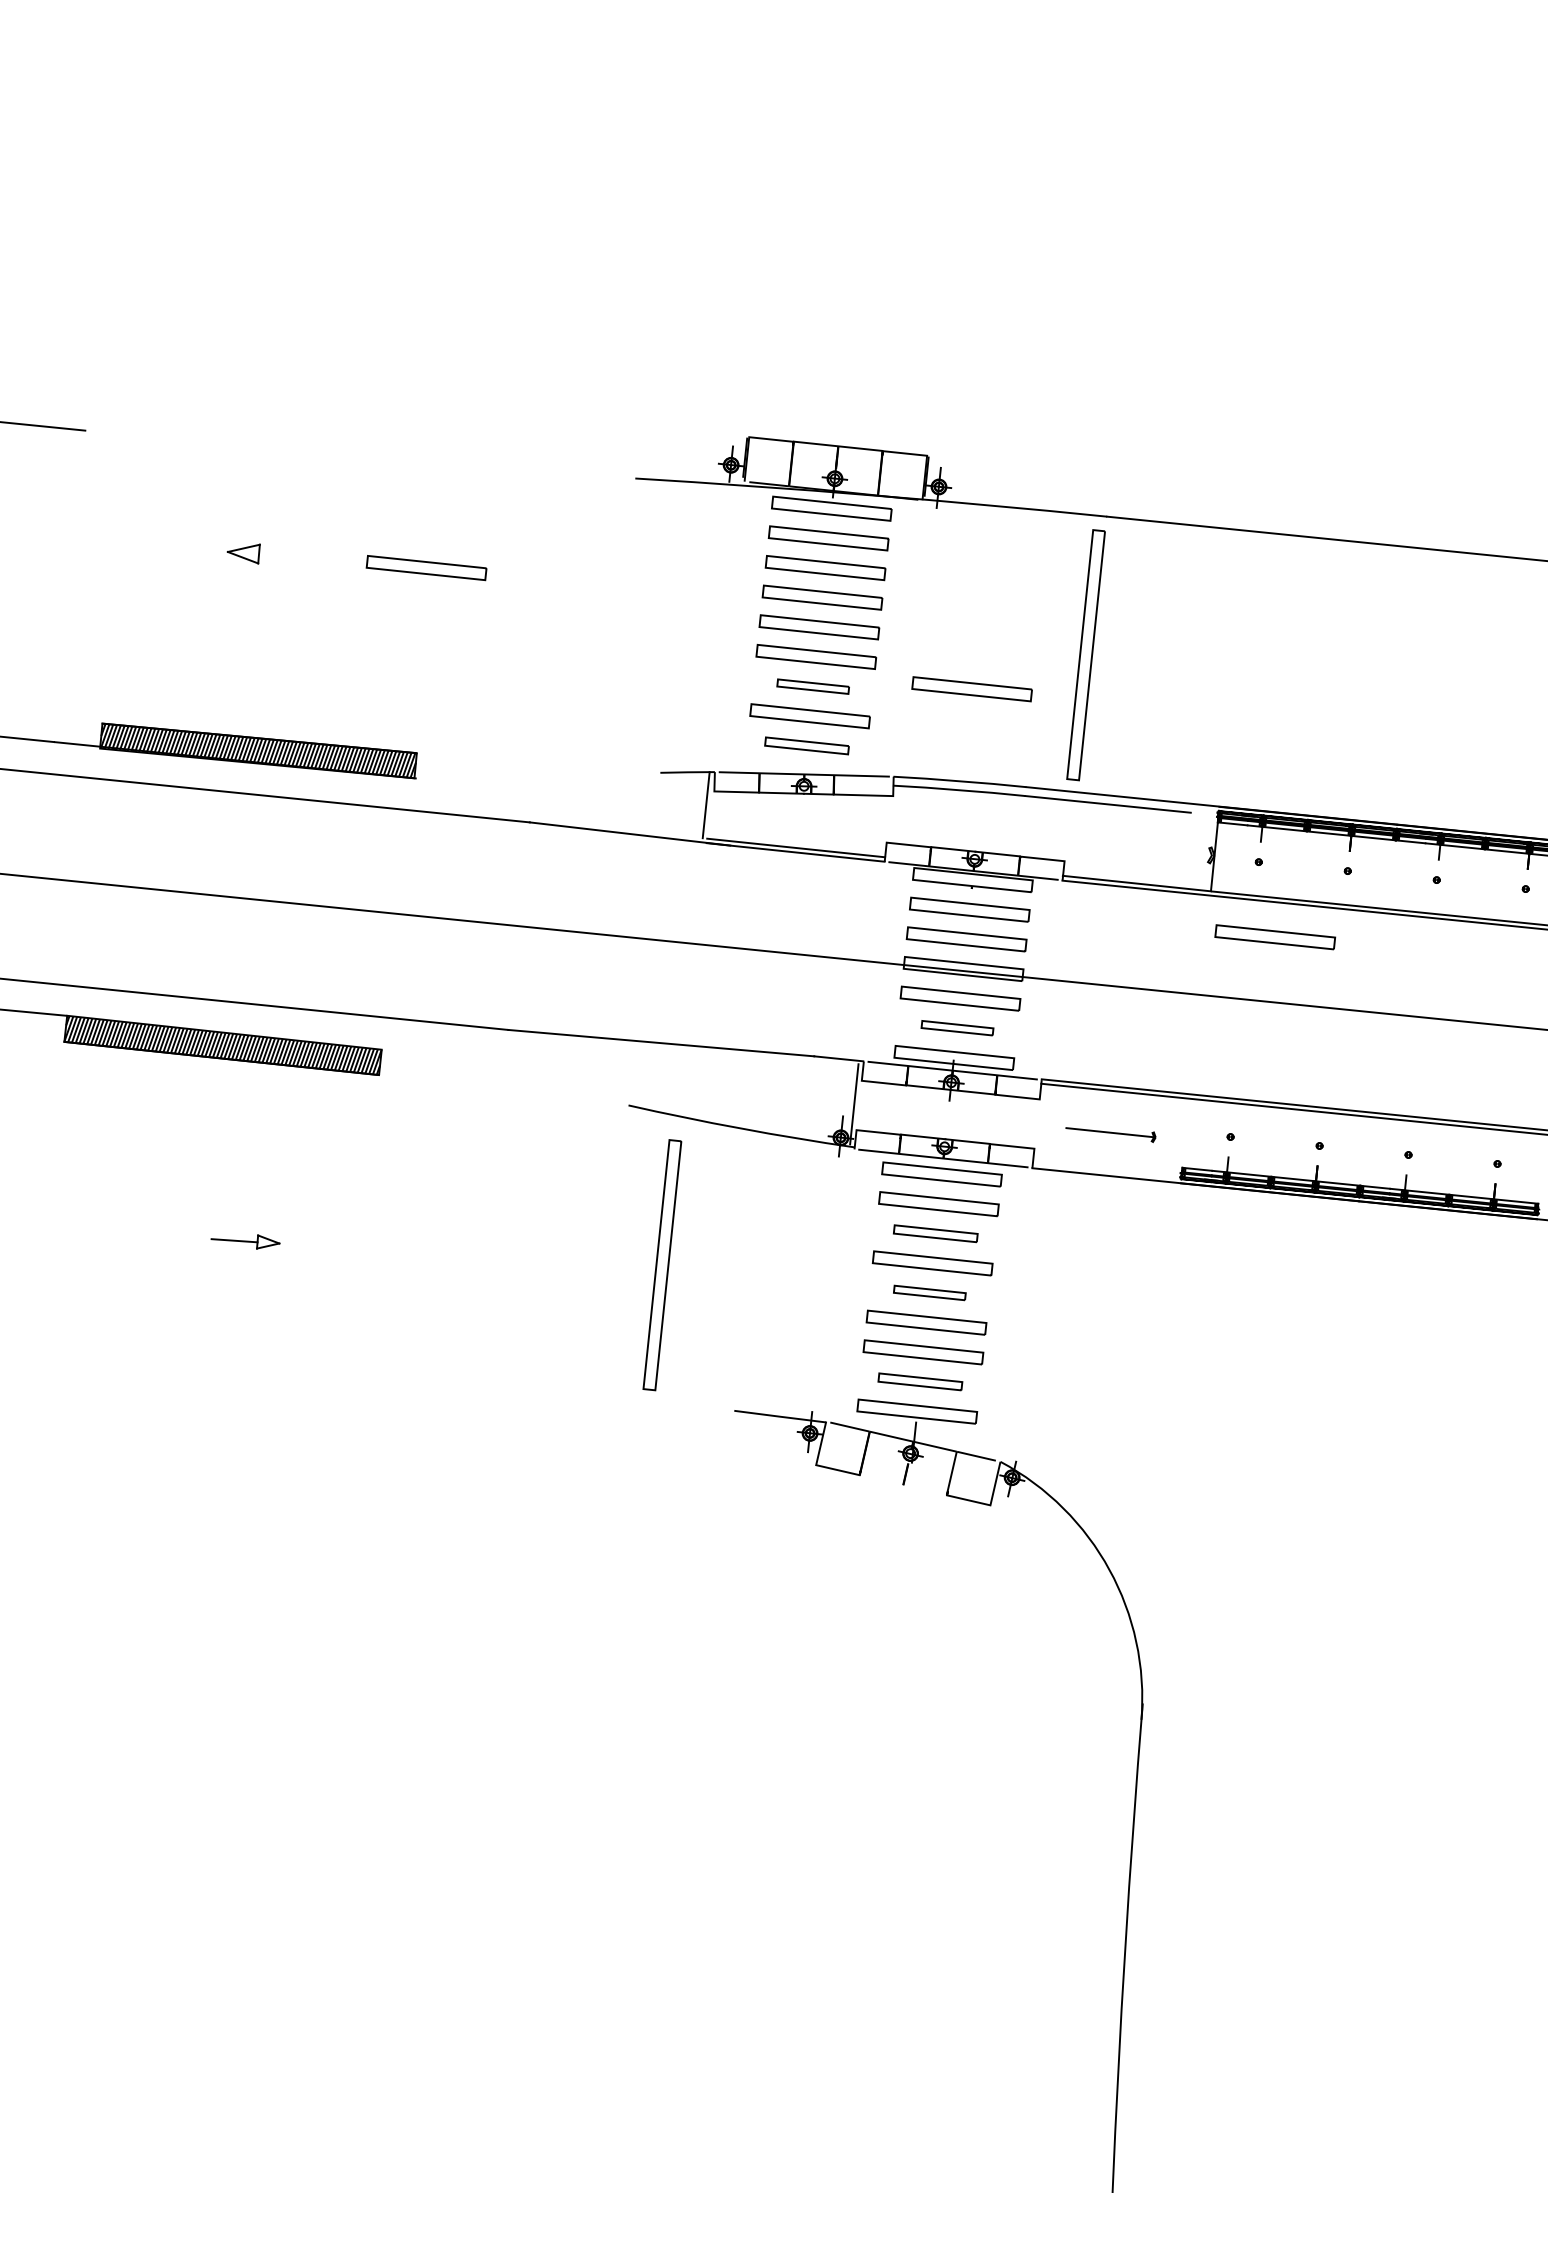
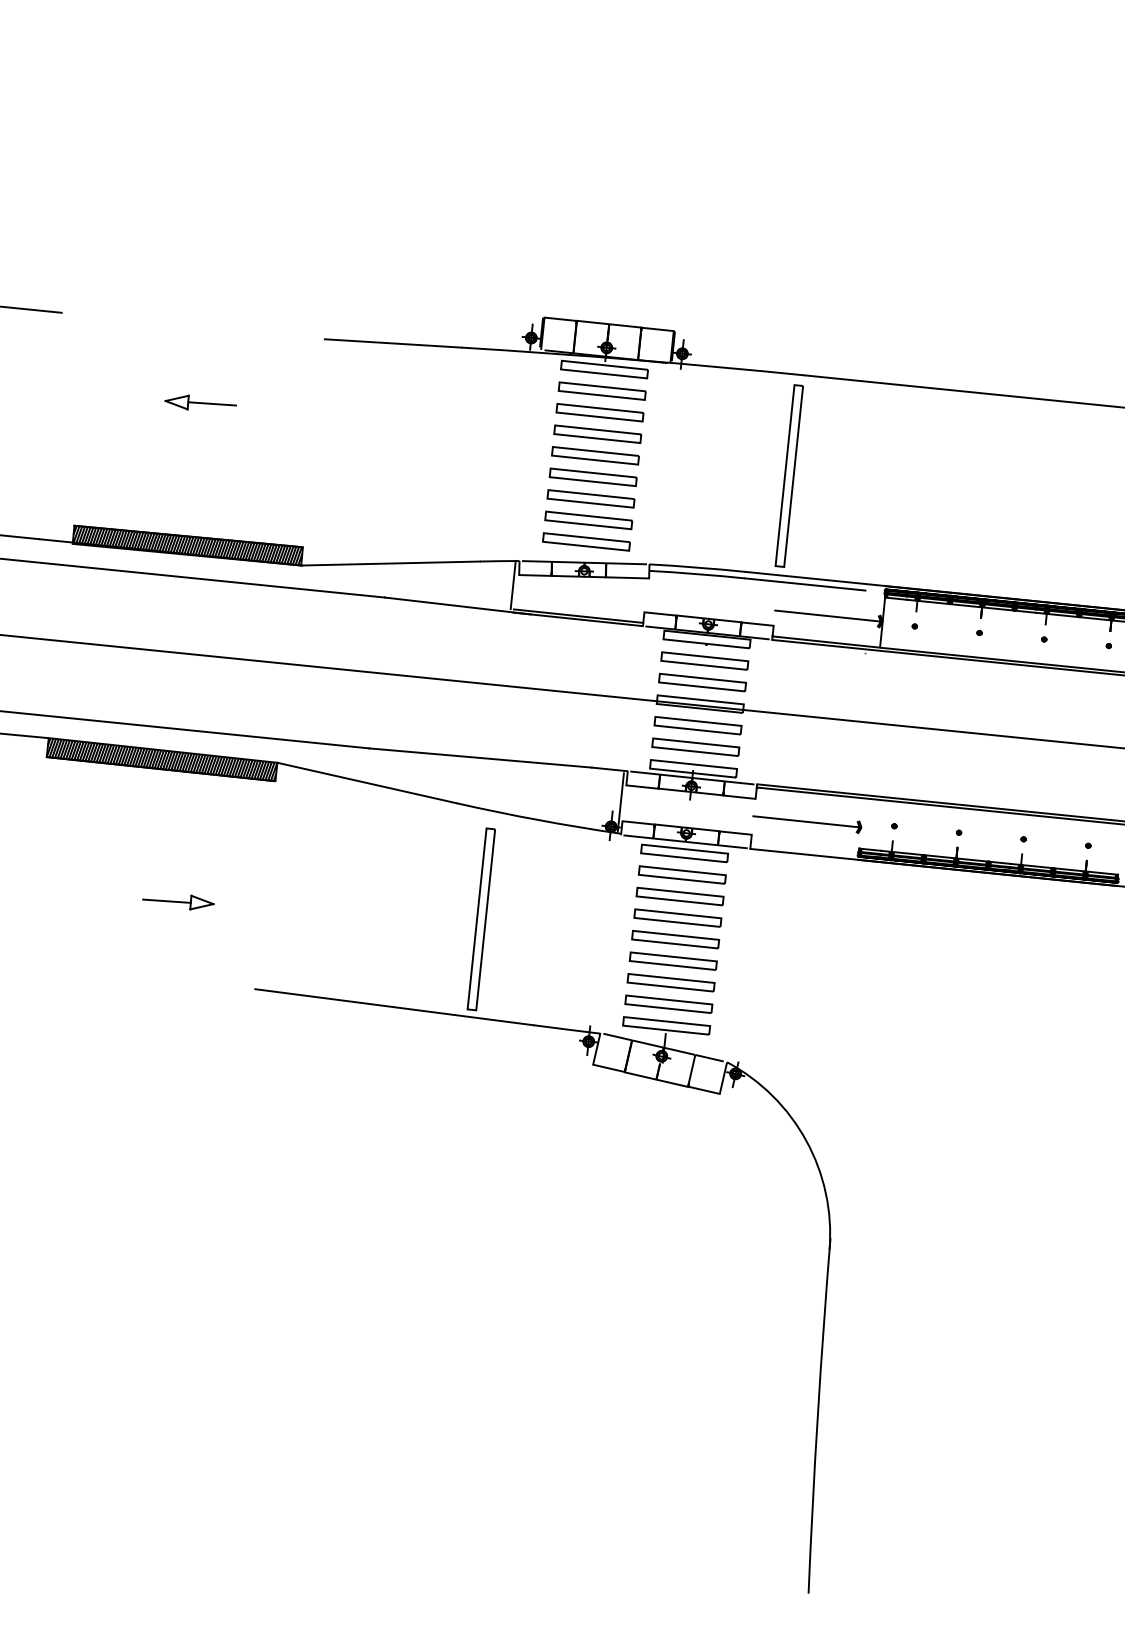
line: (540, 472) -> (392, 343), added
line: (291, 555) -> (211, 403), added
part: (425, 567) -> (309, 412), removed
part: (812, 686) -> (590, 498), size x1.67
part: (972, 688) -> (706, 500), removed
part: (807, 745) -> (586, 541), size x1.43
line: (537, 775) -> (390, 563), added
line: (1139, 847) -> (828, 615), added
part: (1274, 936) -> (926, 680), removed
part: (956, 1027) -> (695, 746), size x1.67
line: (504, 1076) -> (366, 782), added
part: (1111, 1134) -> (807, 824), size x1.67
part: (934, 1233) -> (679, 896), size x1.43
part: (245, 1241) -> (178, 902), size x1.43
part: (929, 1292) -> (675, 939), size x1.67
part: (919, 1380) -> (668, 1003), size x1.43
line: (542, 1386) -> (394, 1007), added
line: (903, 1485) -> (656, 1079), added

